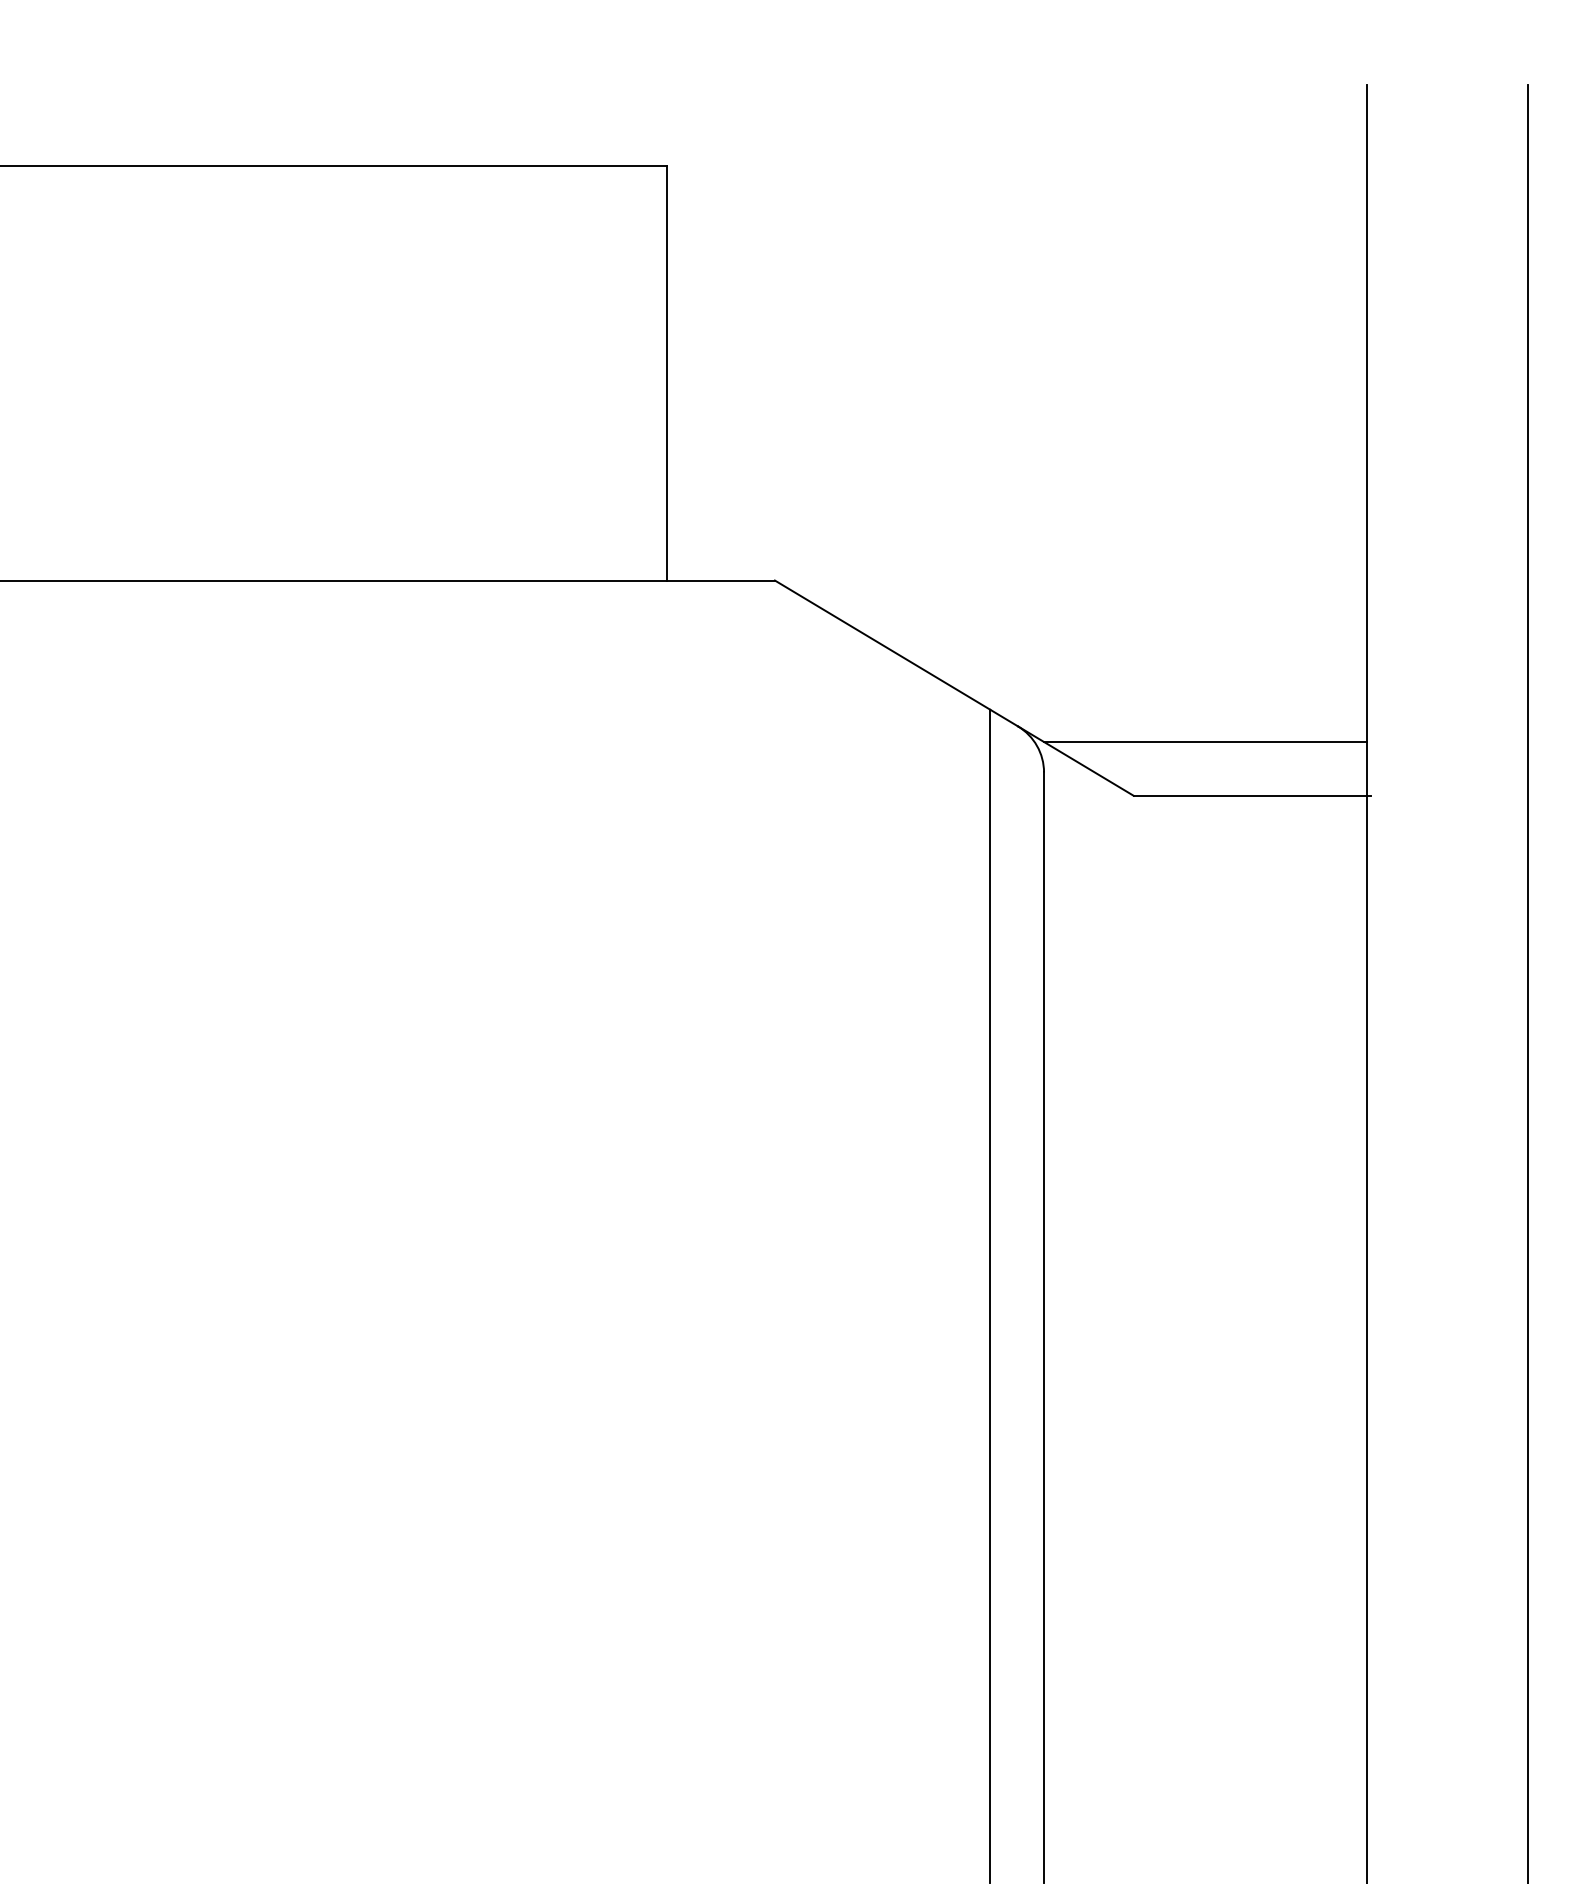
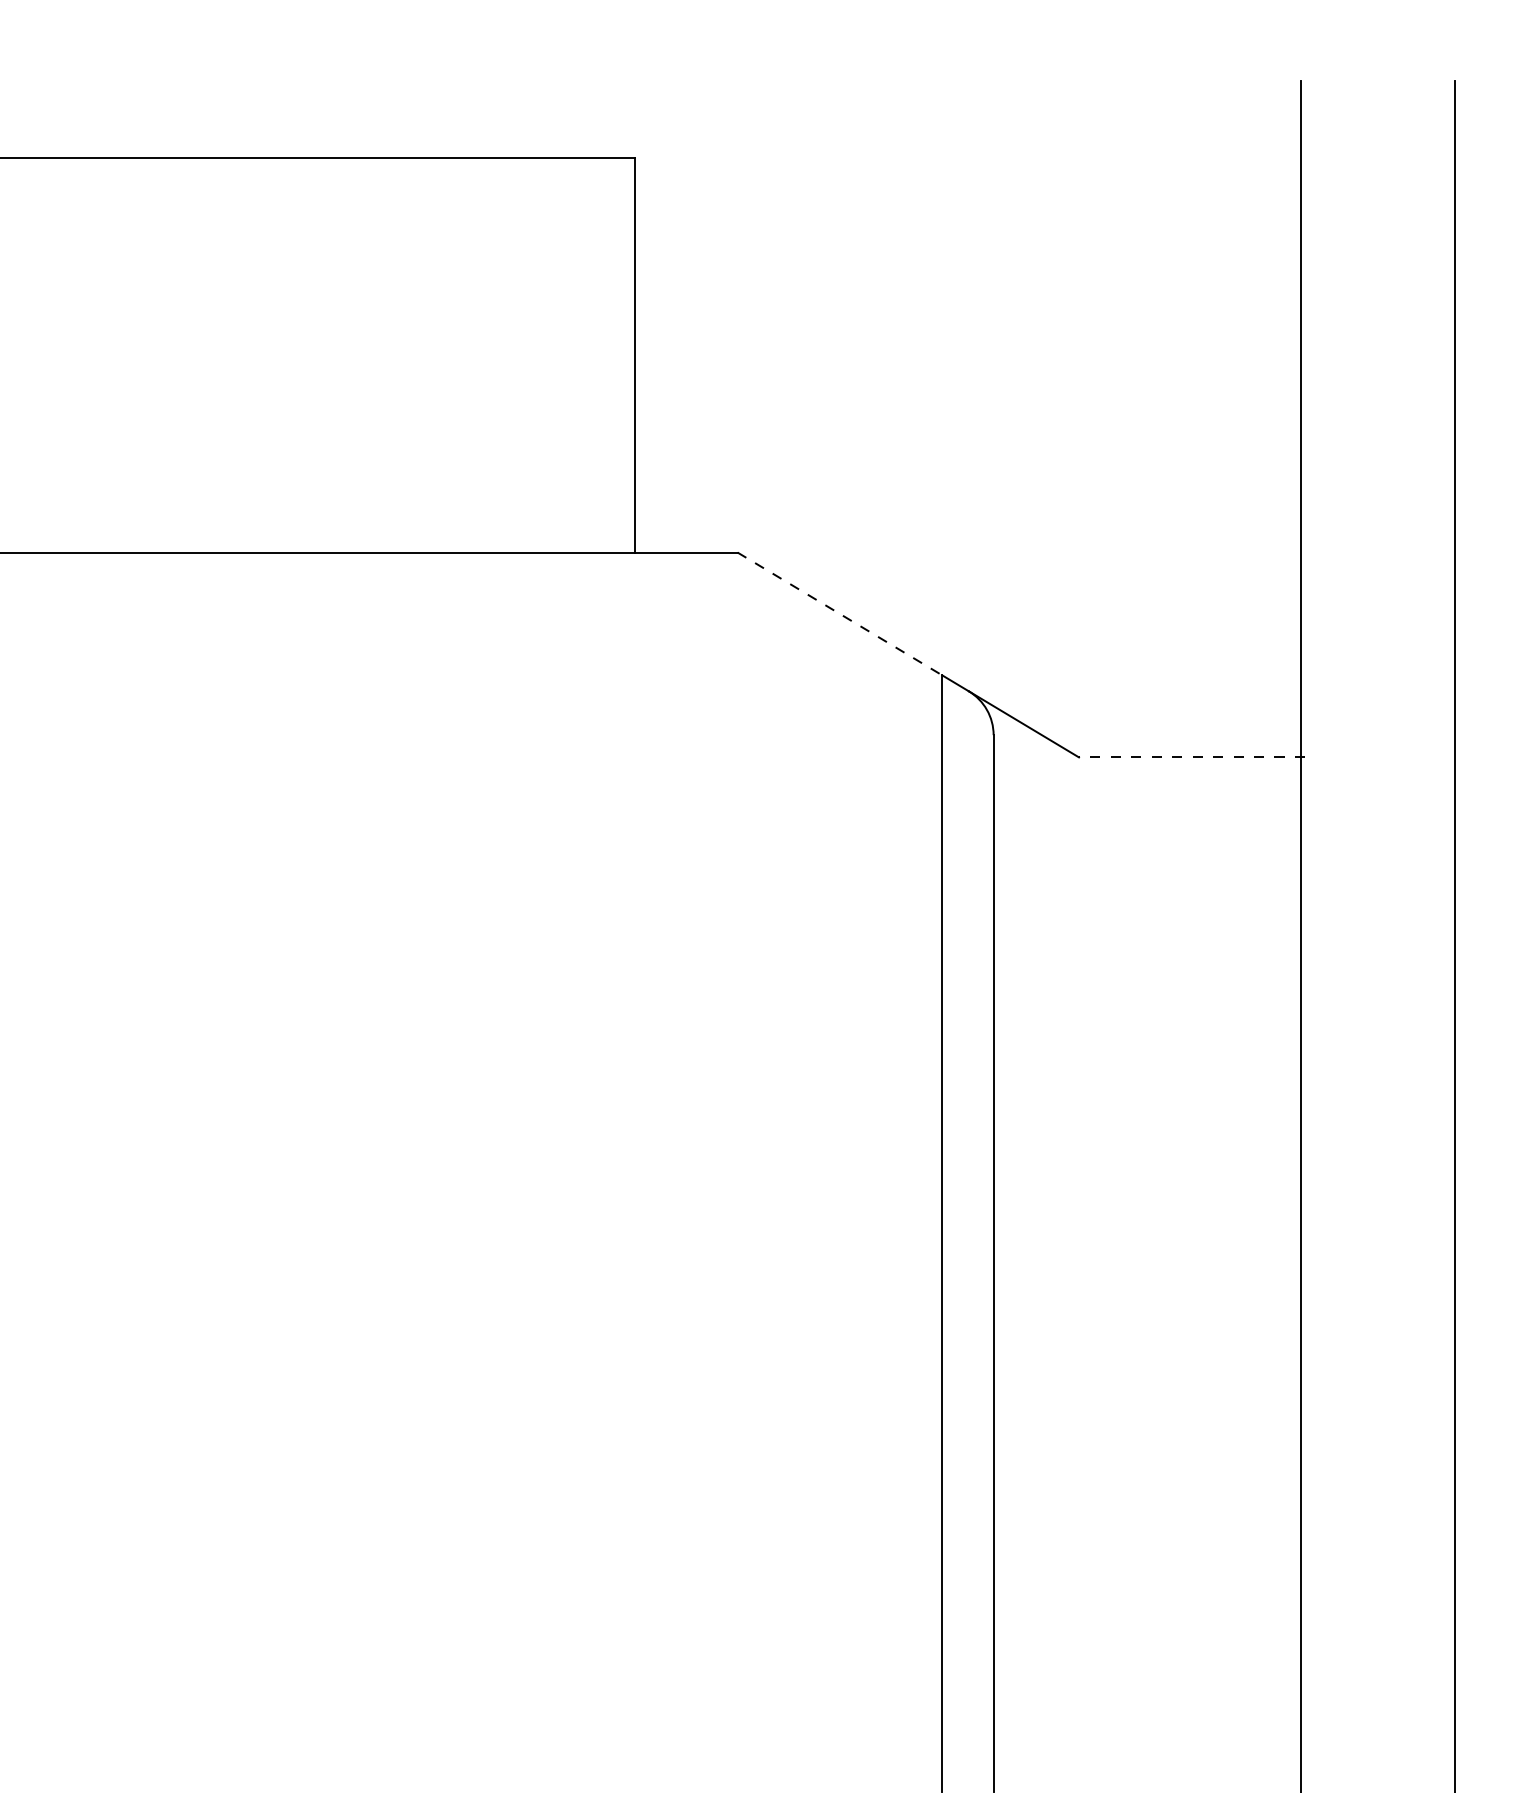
line: (882, 645) -> (839, 614), solid -> dashed
line: (1205, 742) -> (1147, 706), removed
line: (1252, 795) -> (1192, 757), solid -> dashed

